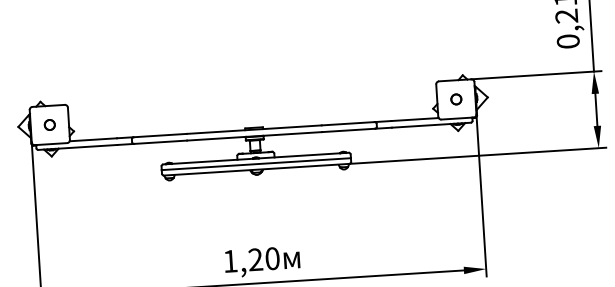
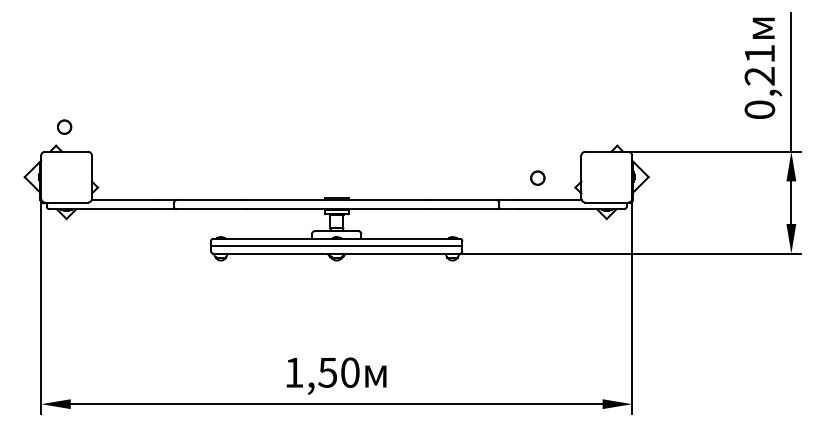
circle: (456, 98) -> (537, 177), moved
circle: (49, 124) -> (64, 126), moved
text: (255, 259) -> (327, 372), 1,20 -> 1,50

